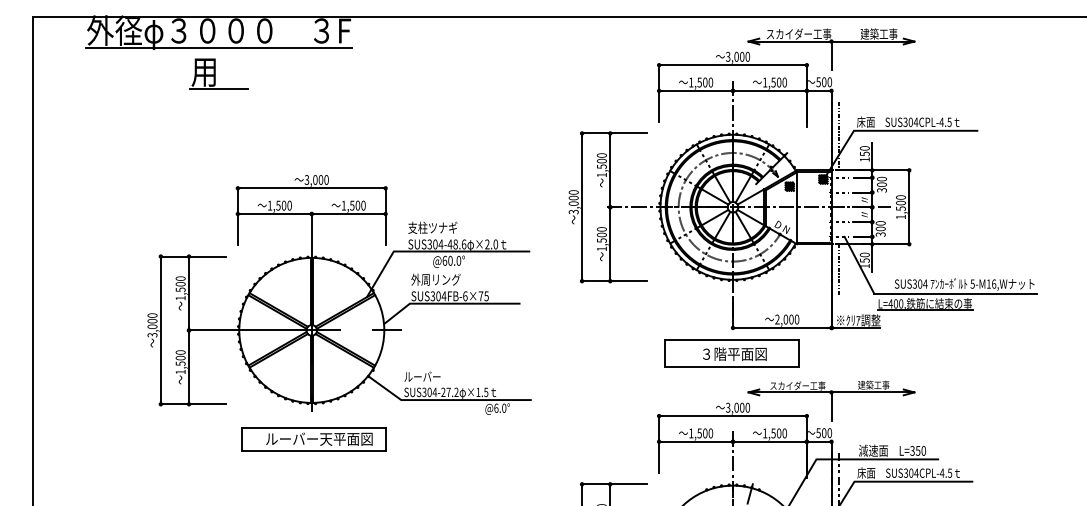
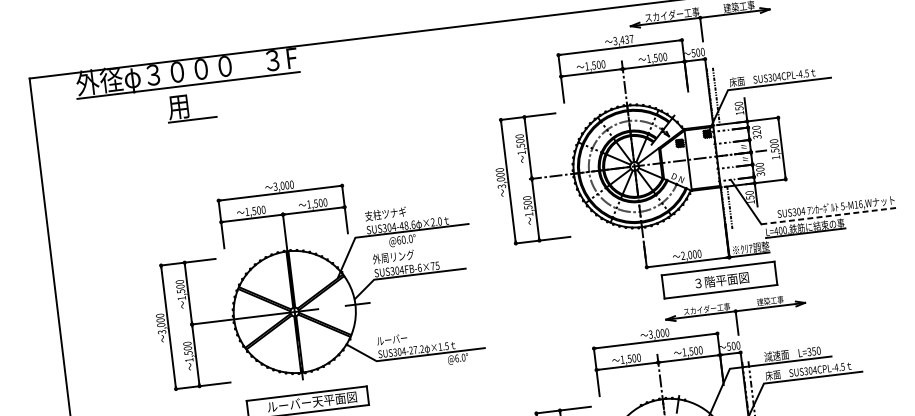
text: (742, 56) -> (627, 39), 3,000 -> 3,437
text: (881, 184) -> (756, 132), 300 -> 320
line: (955, 293) -> (829, 216), solid -> dashed
part: (731, 353) -> (719, 280), moved

